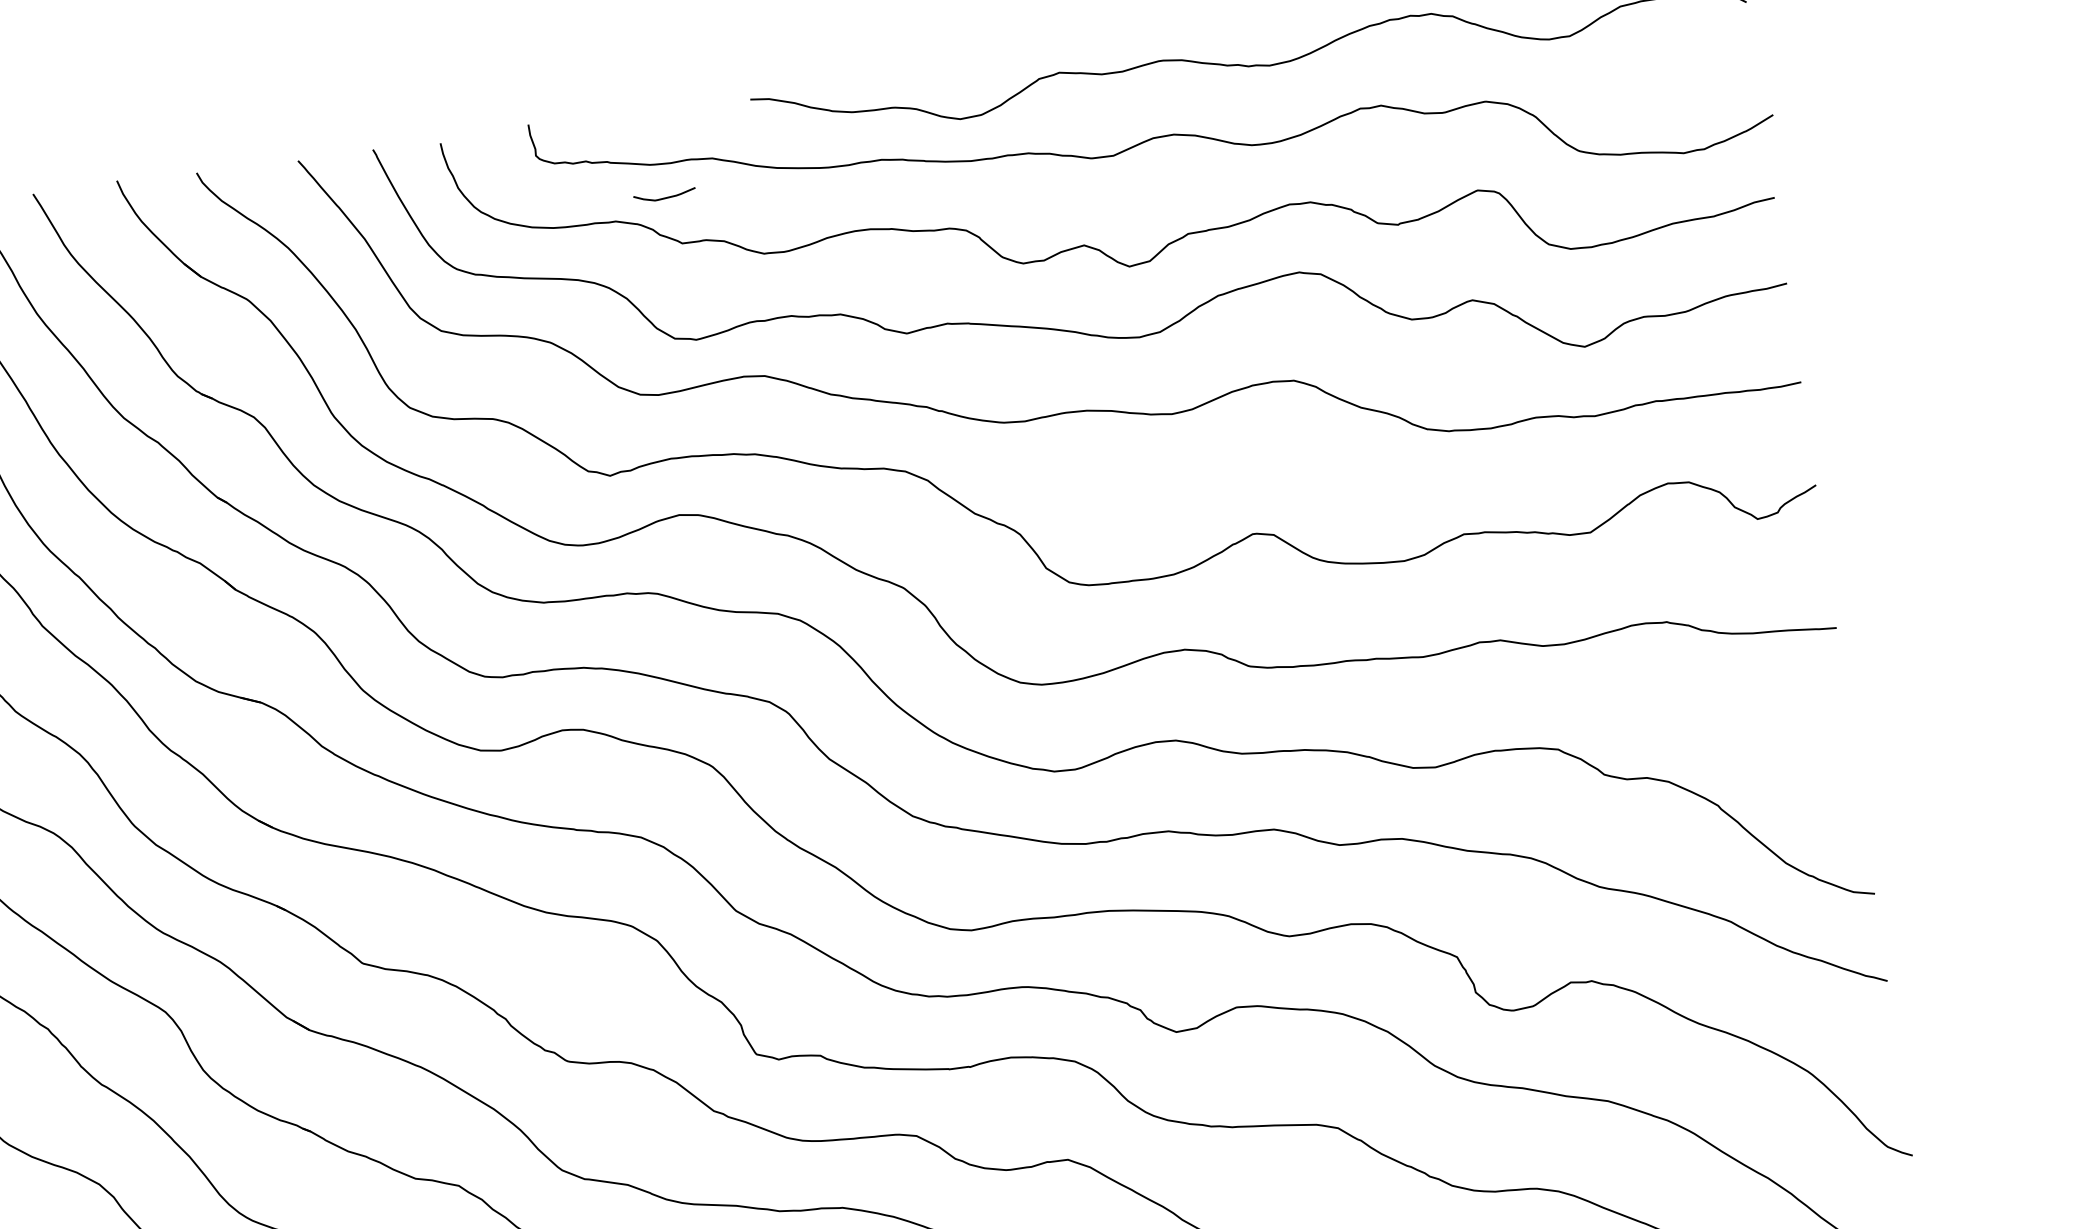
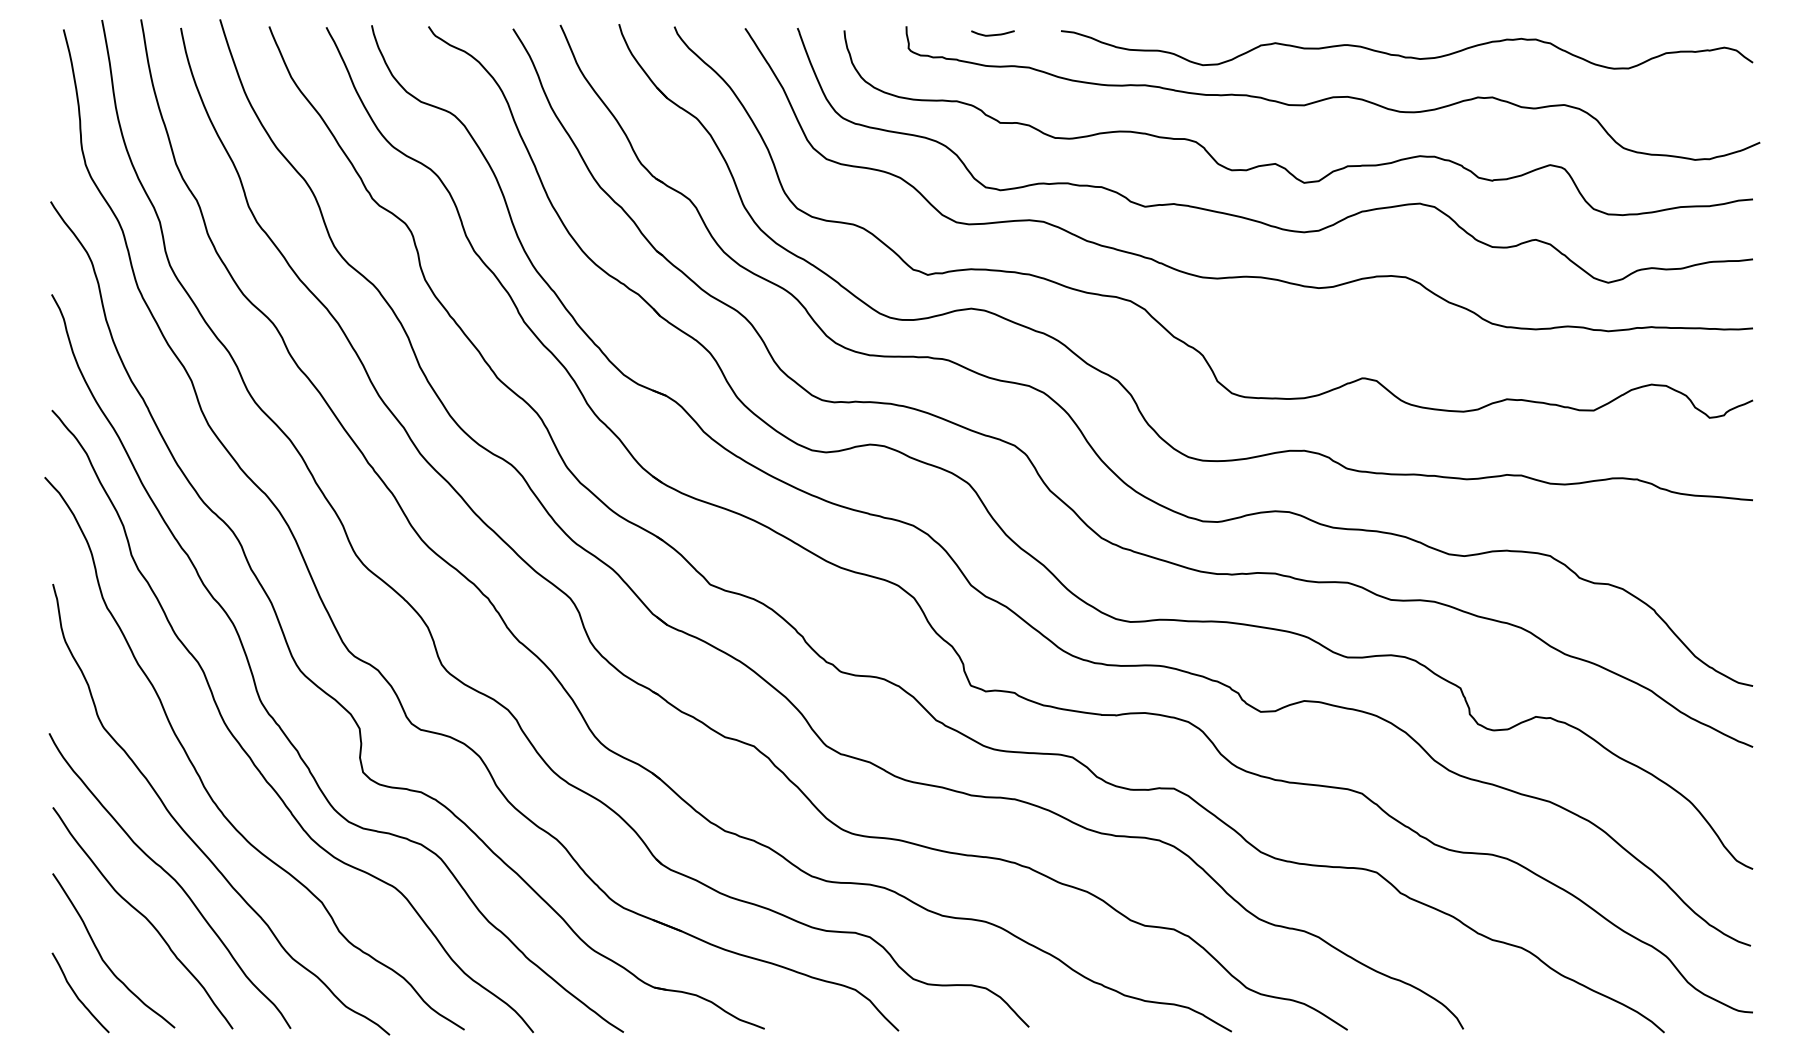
curve: (664, 197) -> (992, 34), moved

